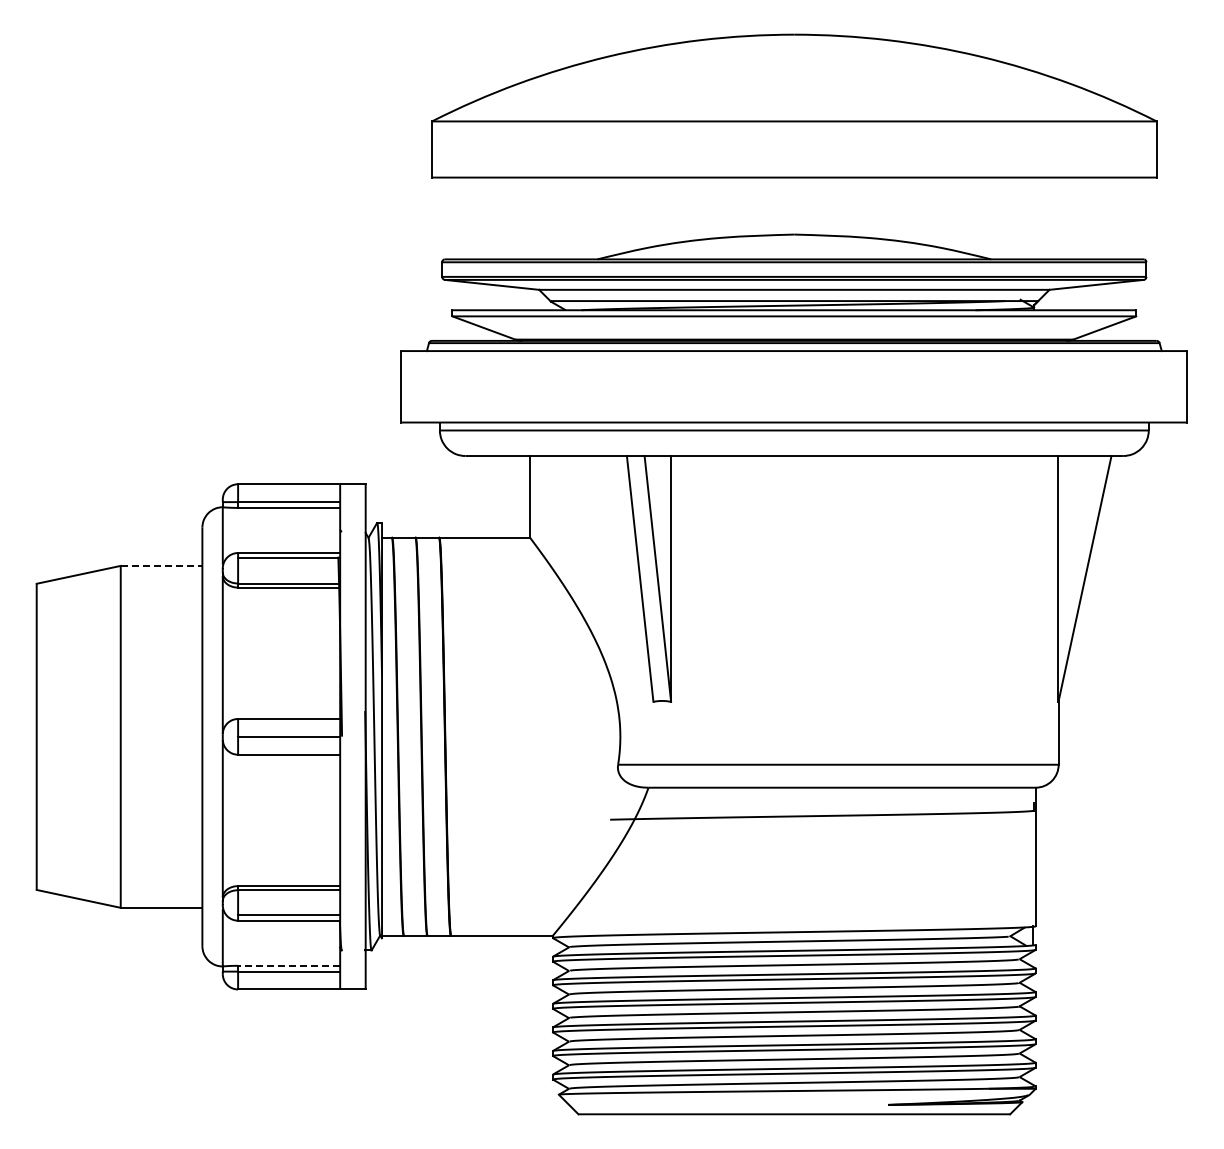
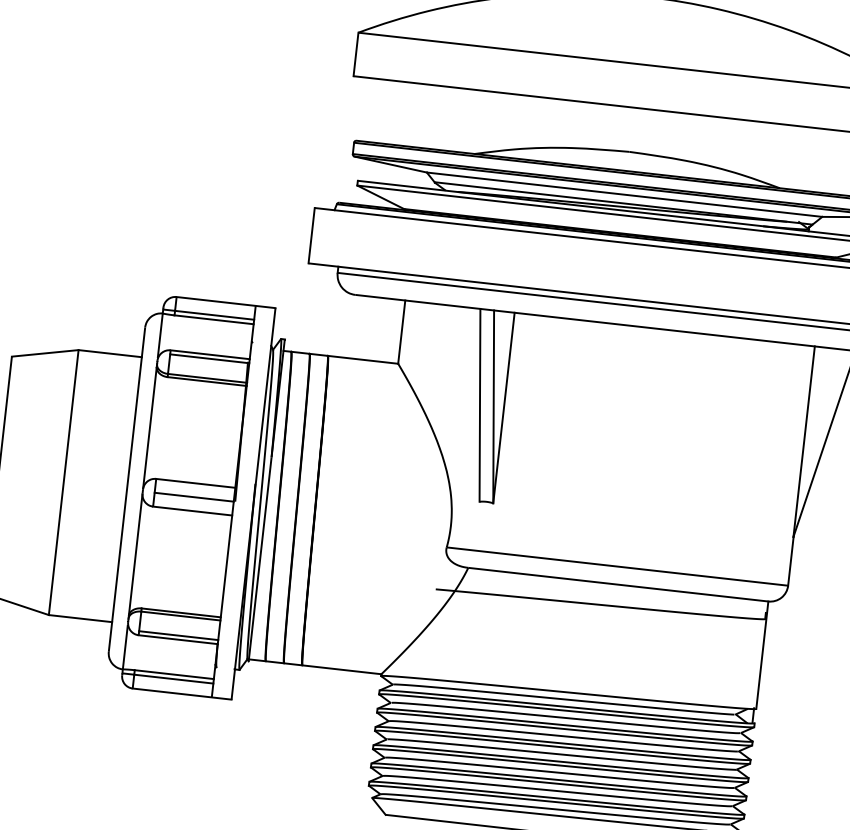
line: (161, 565) -> (110, 353), dashed -> solid
line: (288, 965) -> (173, 674), dashed -> solid

